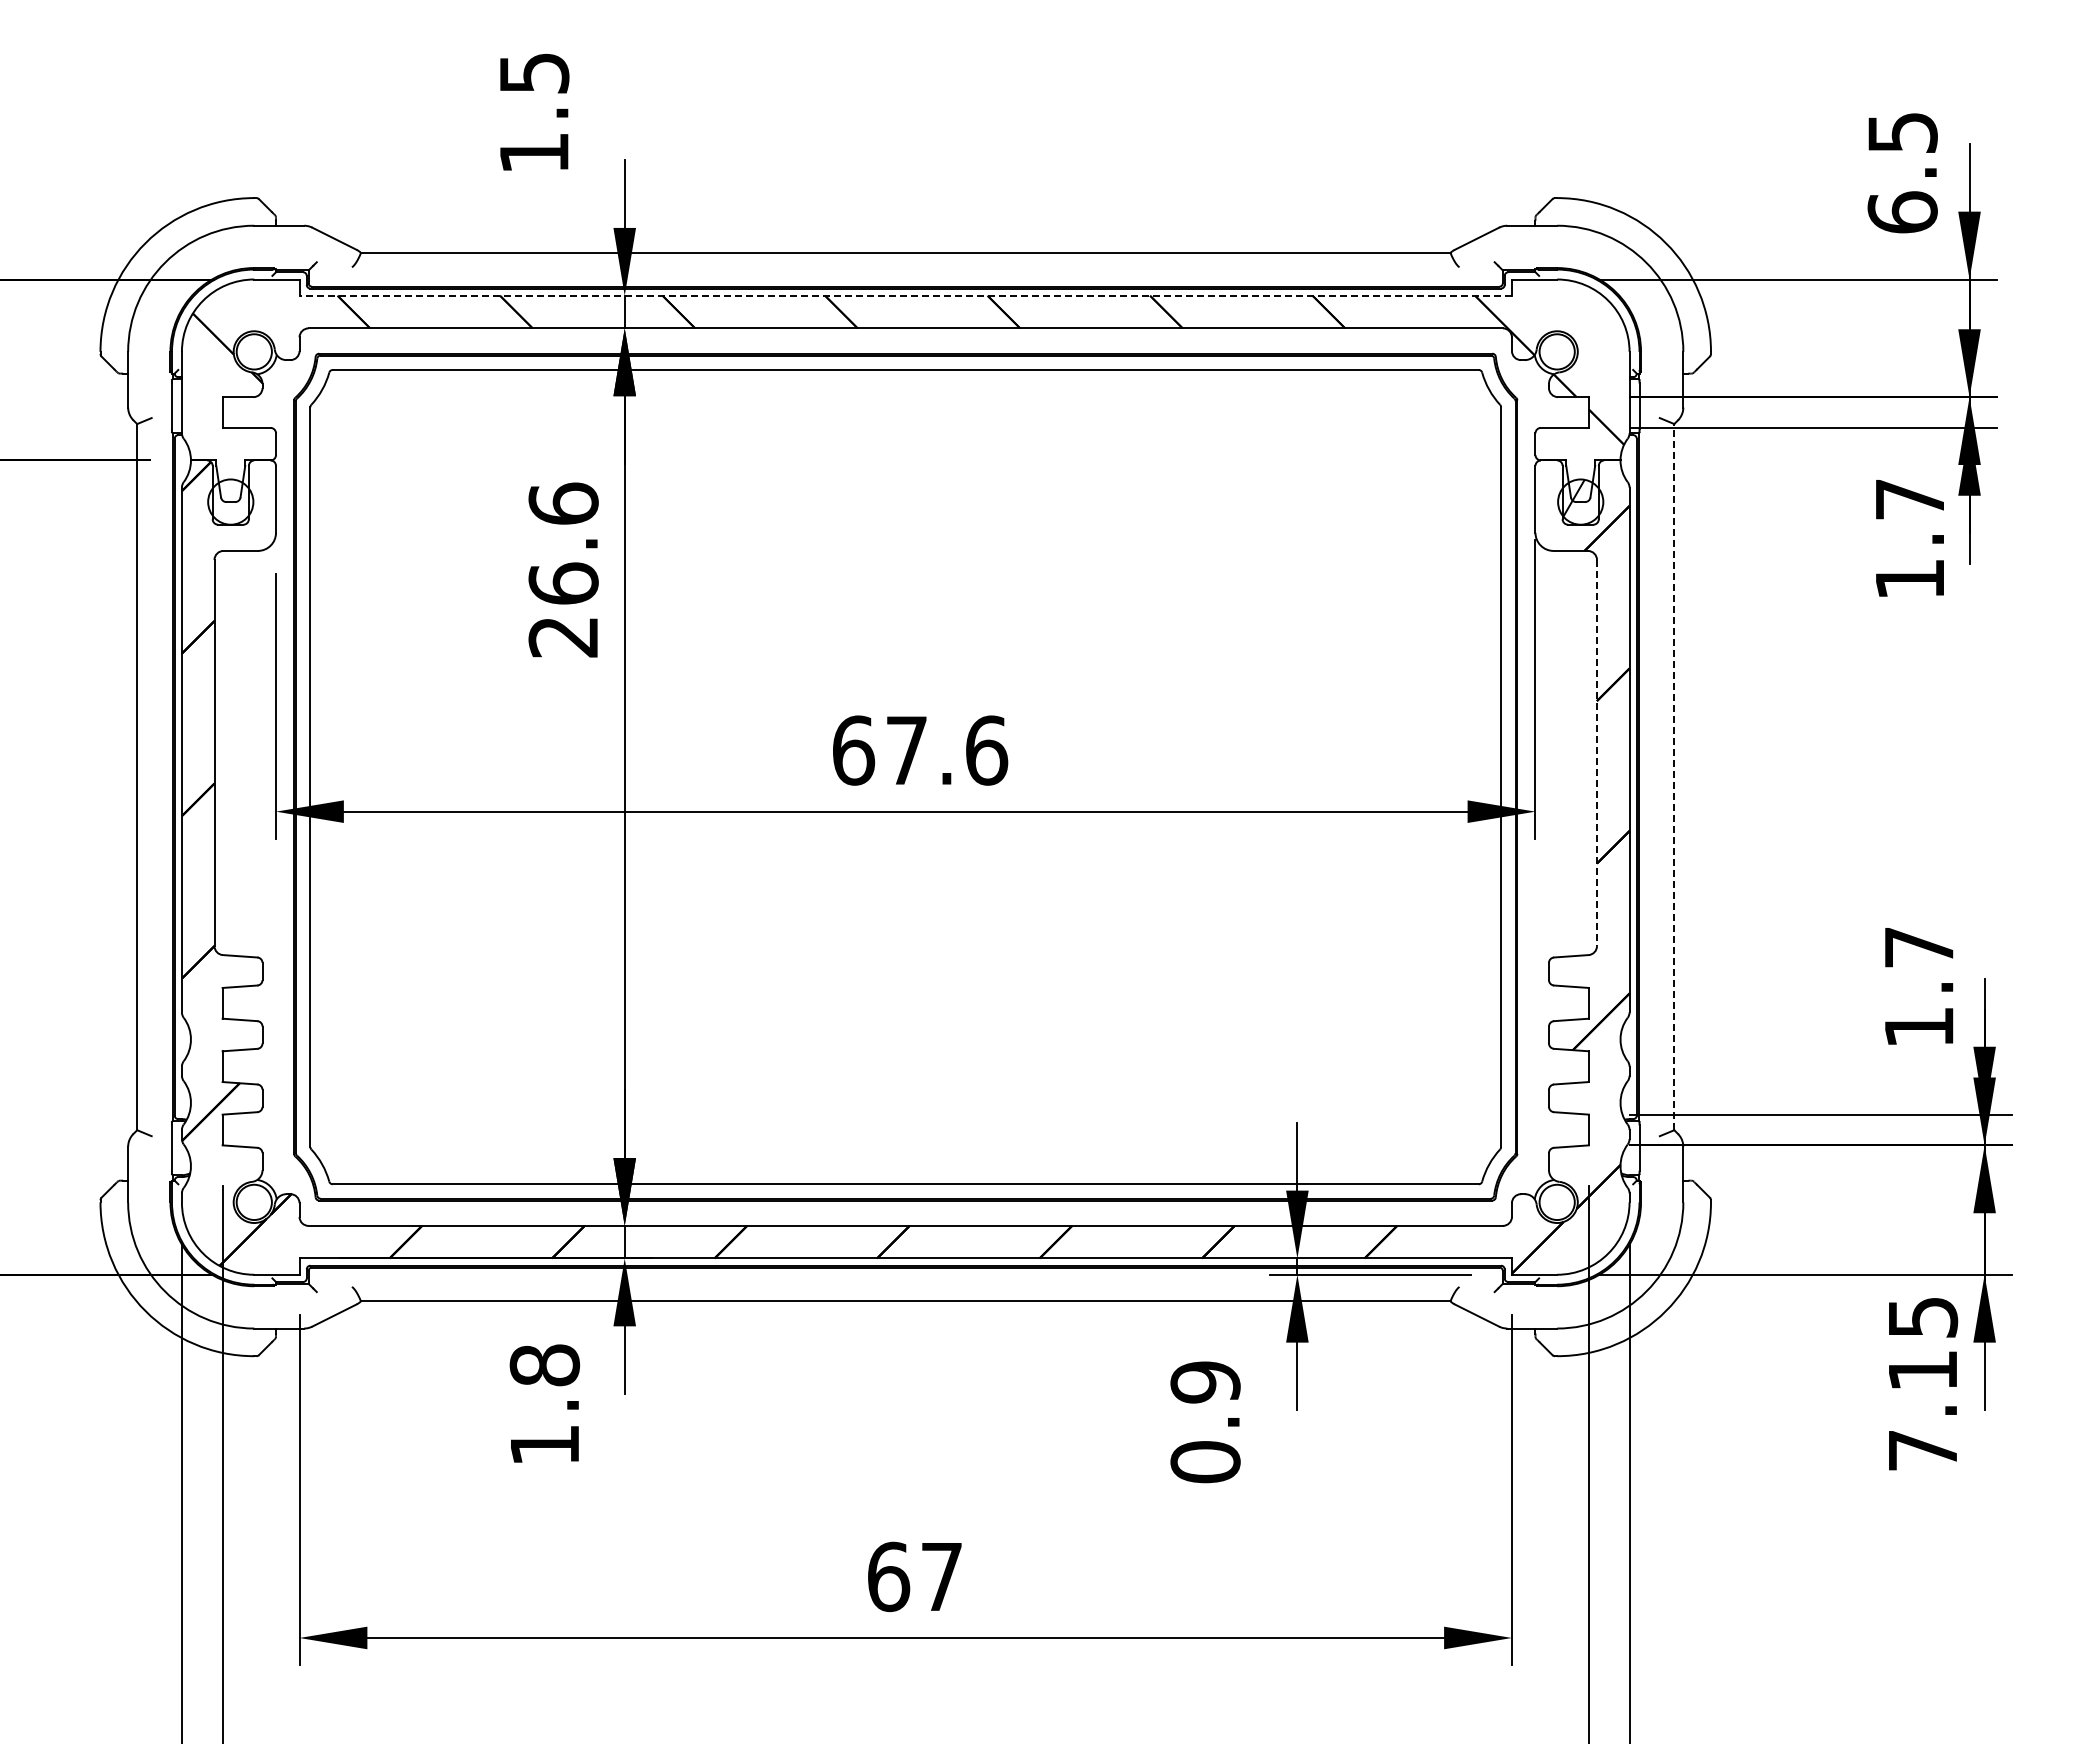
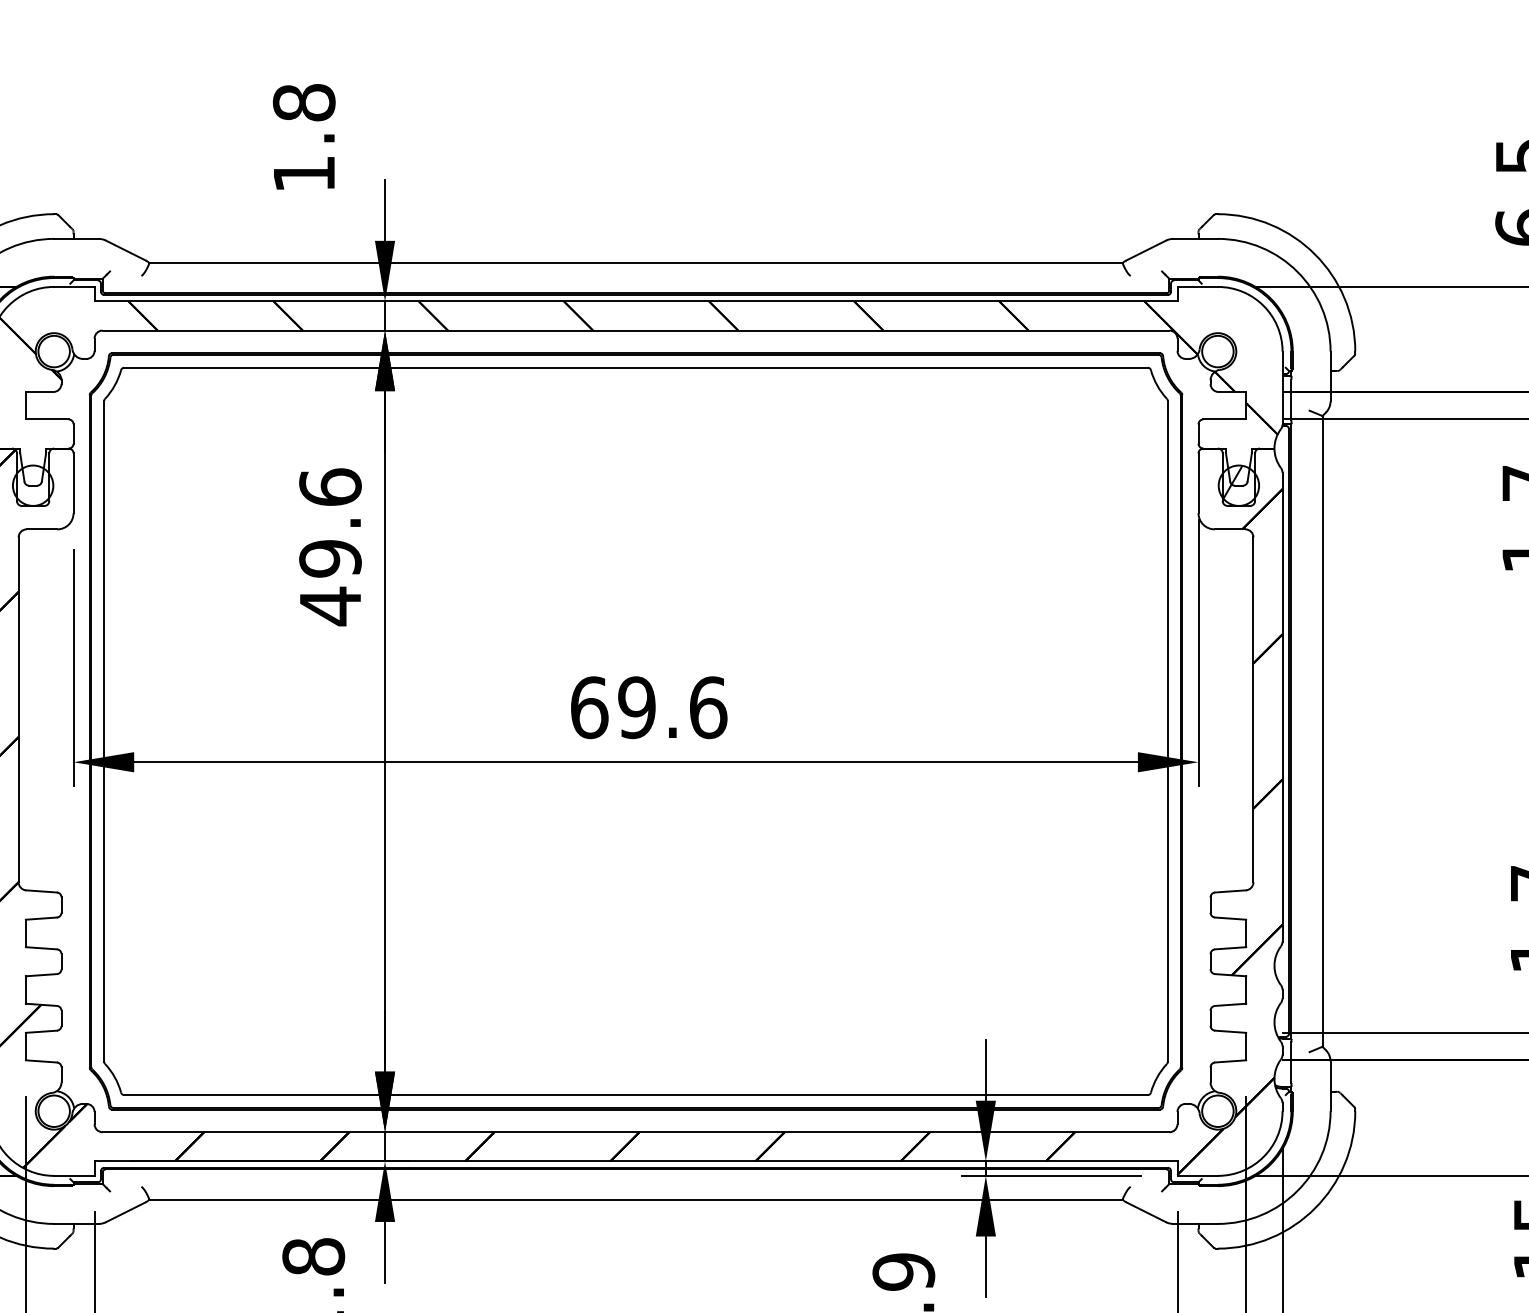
text: (534, 73) -> (304, 102), 1.5 -> 1.8
line: (905, 295) -> (635, 301), dashed -> solid
text: (563, 610) -> (330, 582), 26.6 -> 49.6
text: (906, 750) -> (636, 707), 67.6 -> 69.6
line: (1597, 753) -> (1253, 710), dashed -> solid
line: (1674, 776) -> (1322, 730), dashed -> solid

